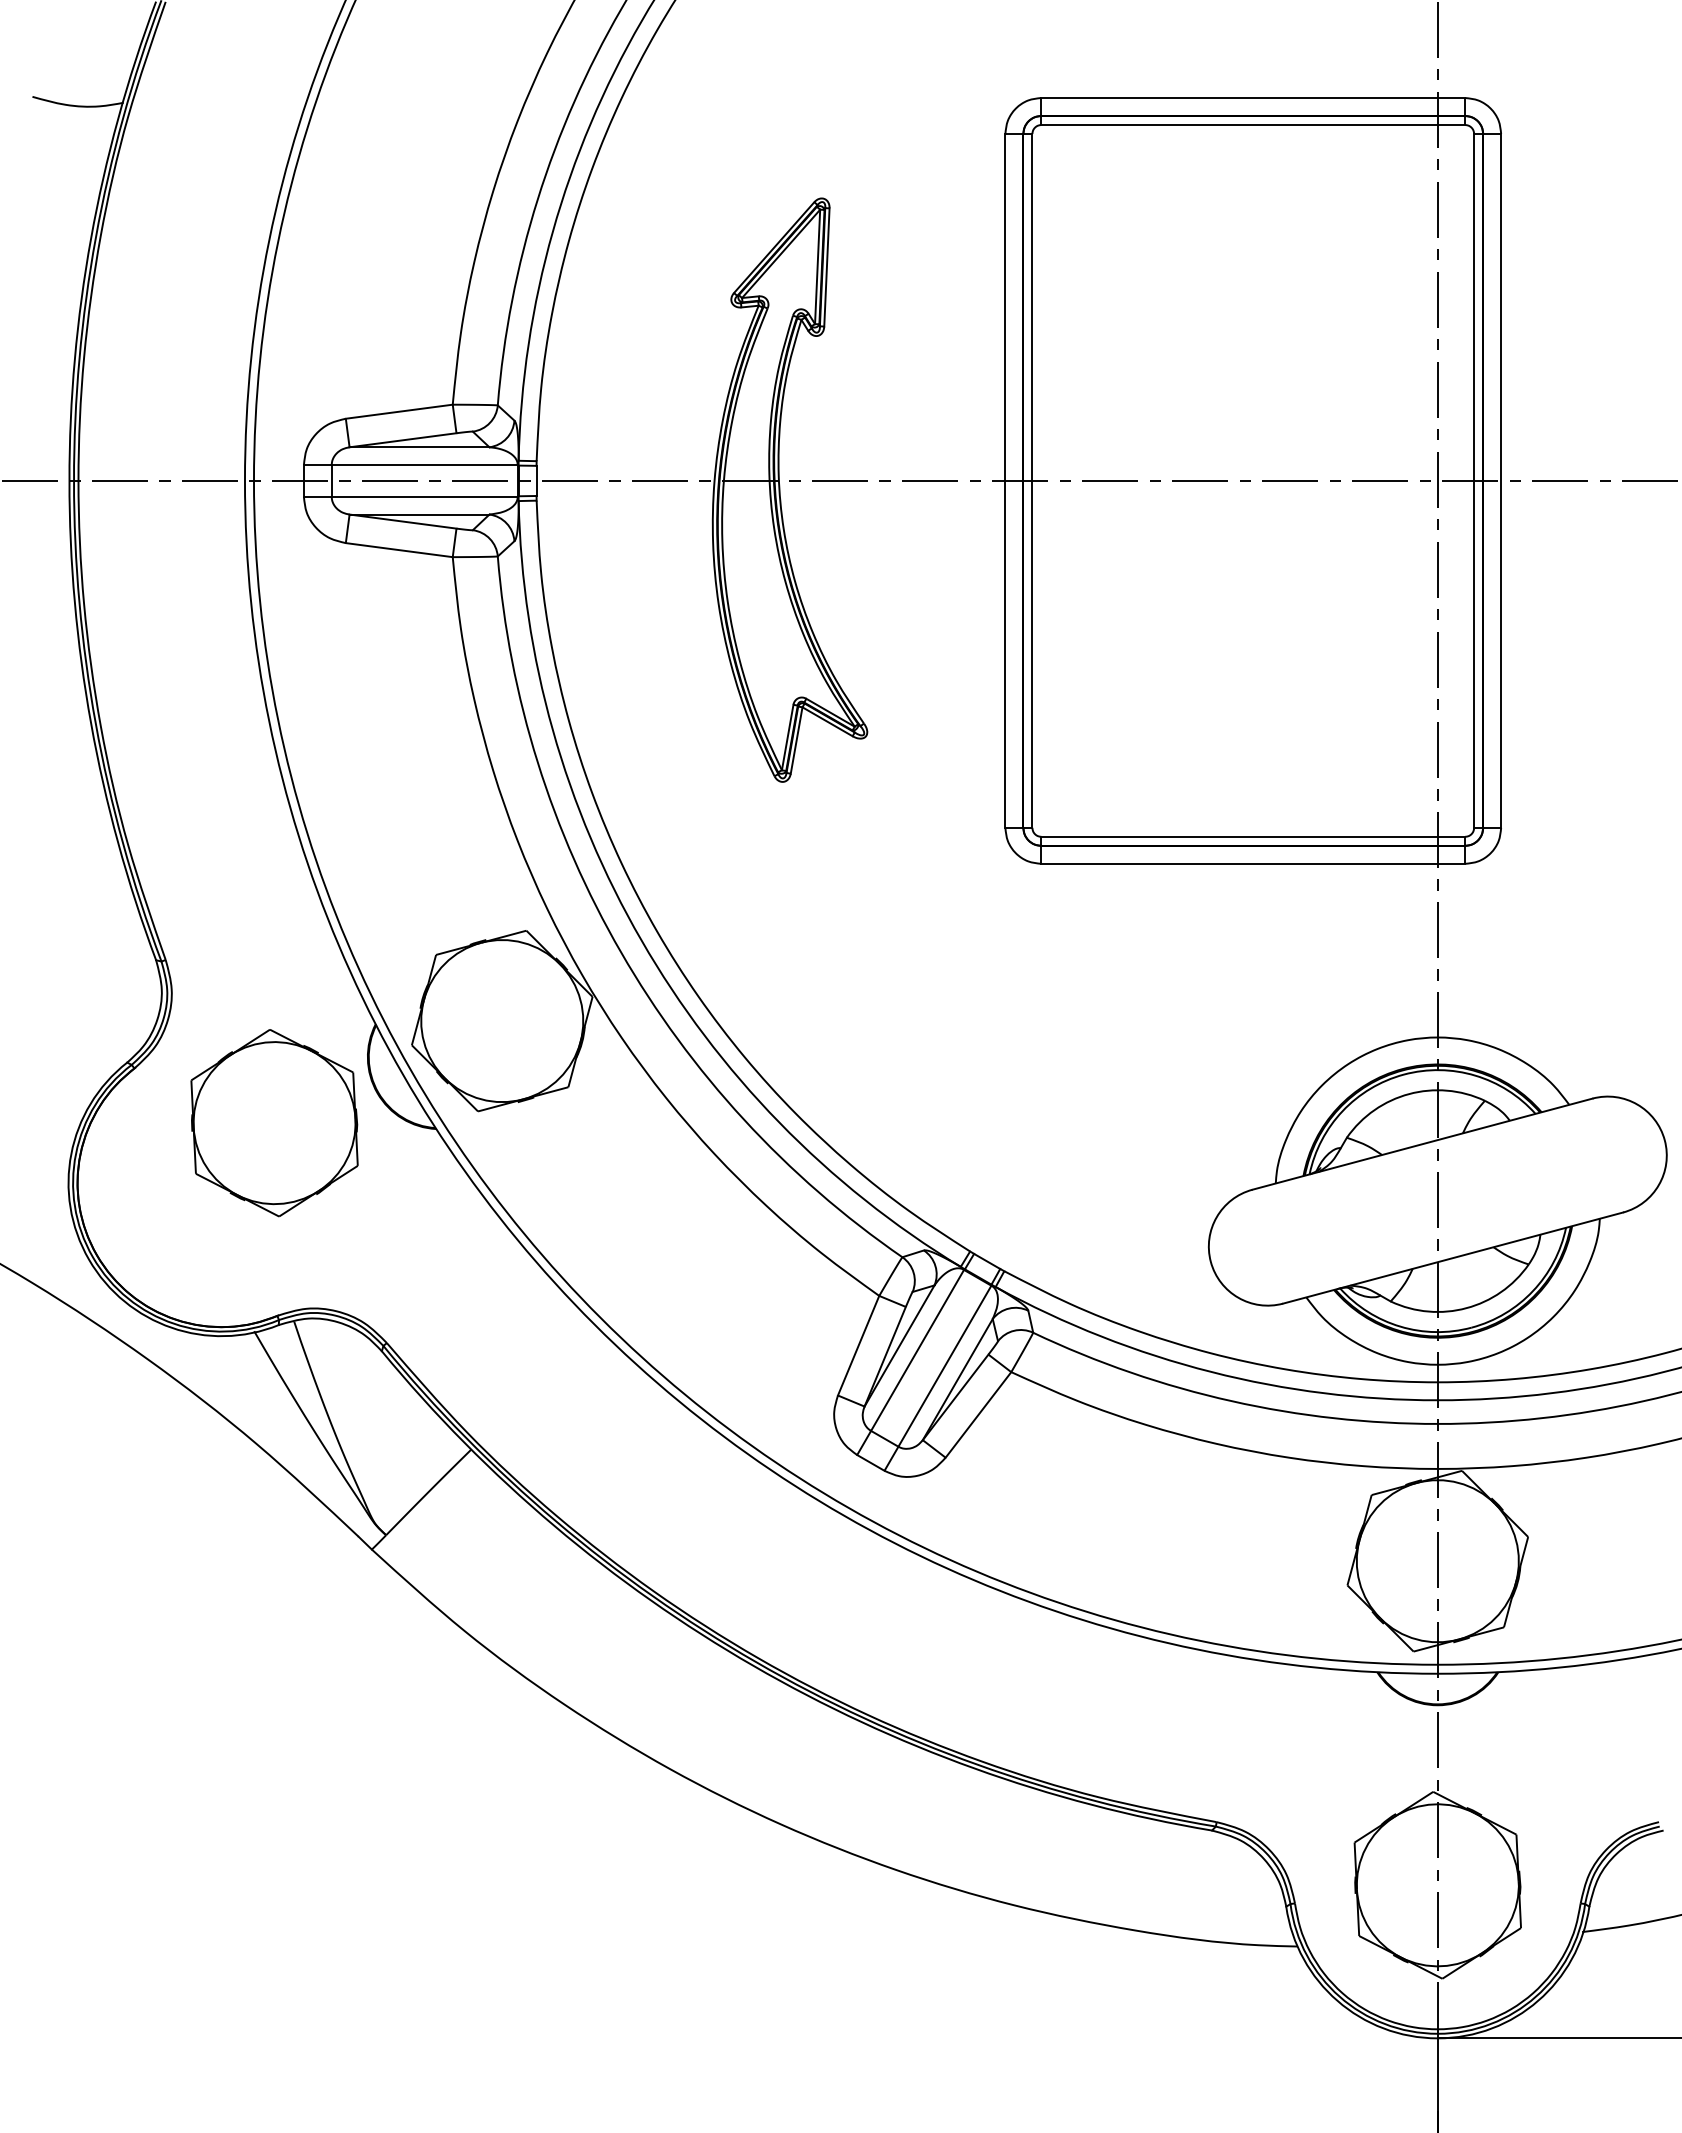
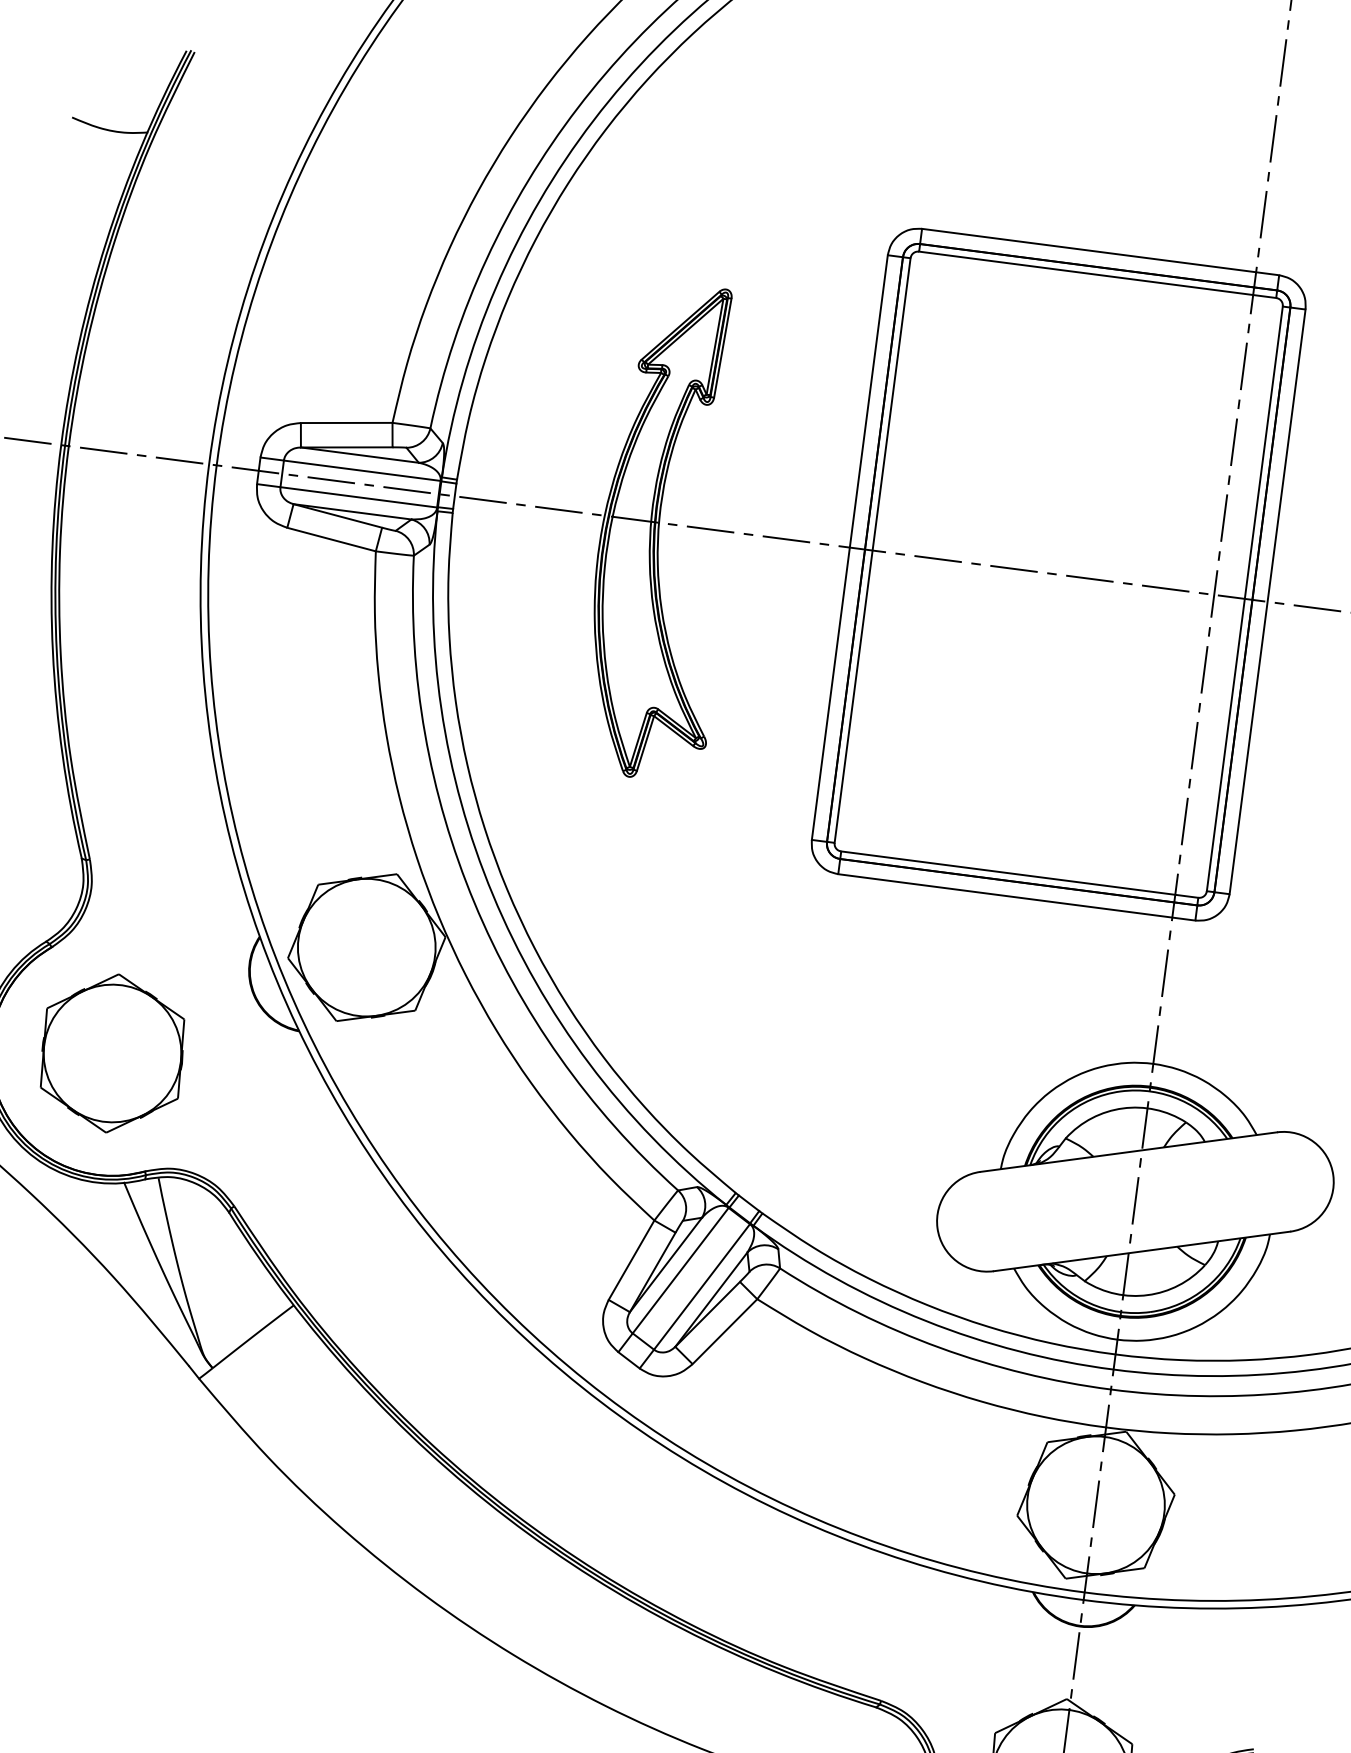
part: (274, 1123) -> (112, 1053), moved

